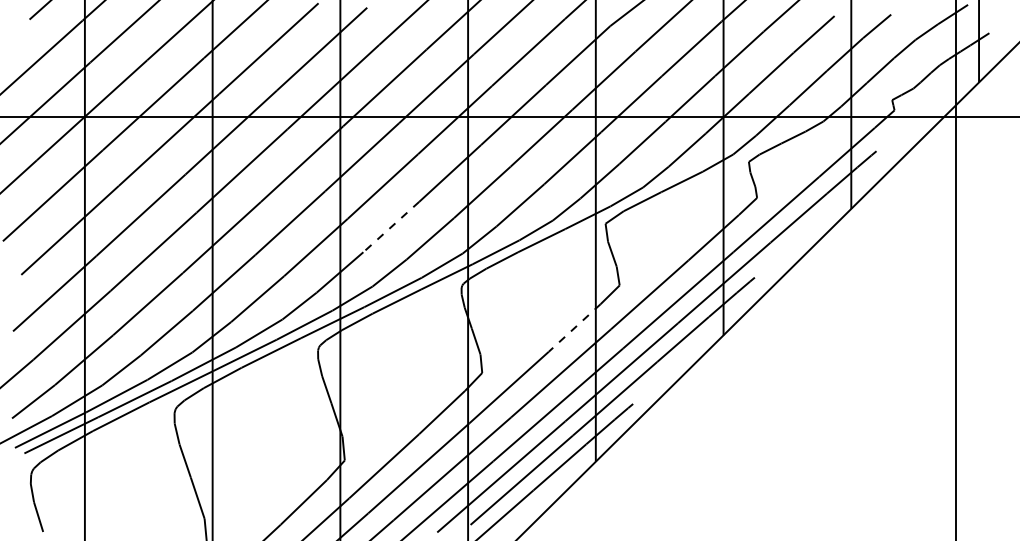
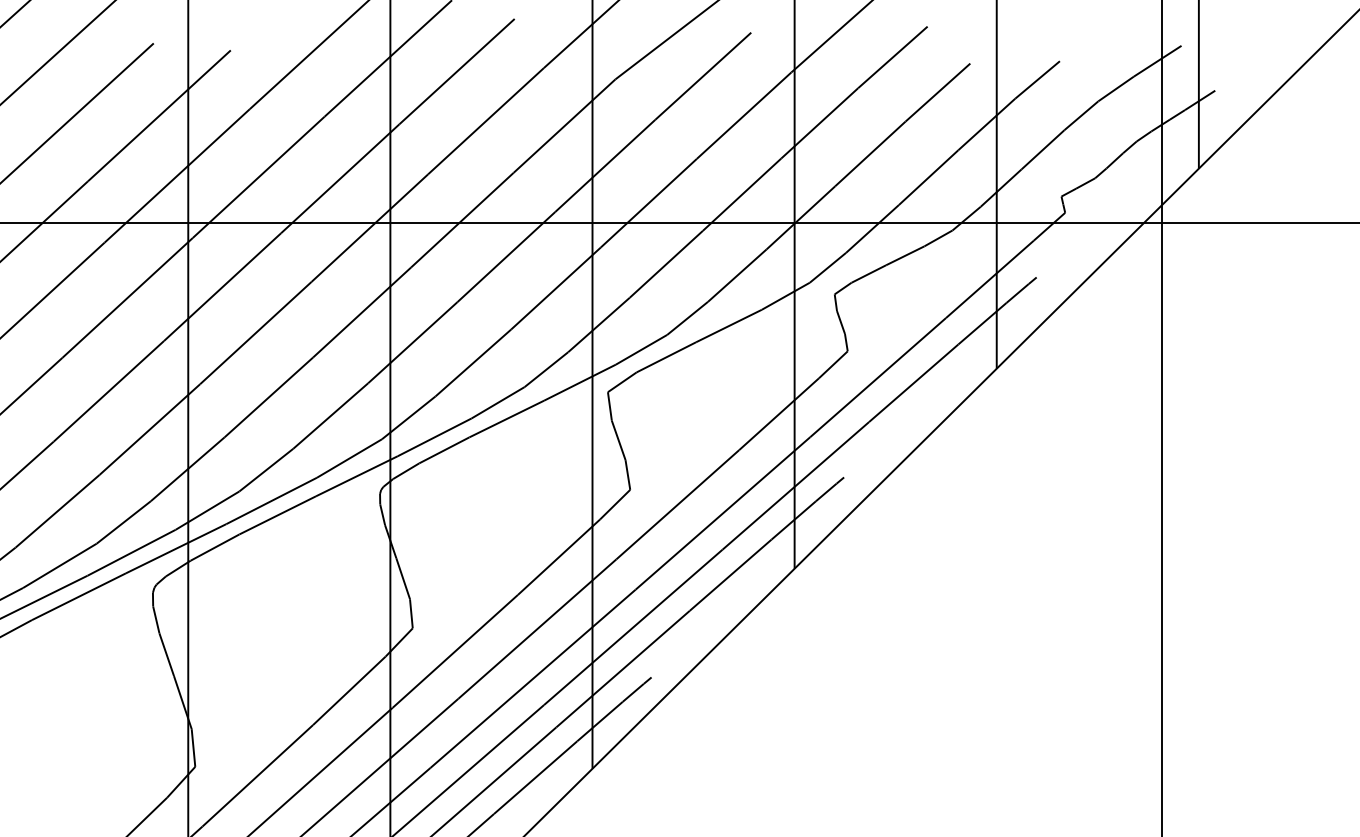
line: (391, 227) -> (269, 398), dashed -> solid
line: (574, 328) -> (558, 557), dashed -> solid

